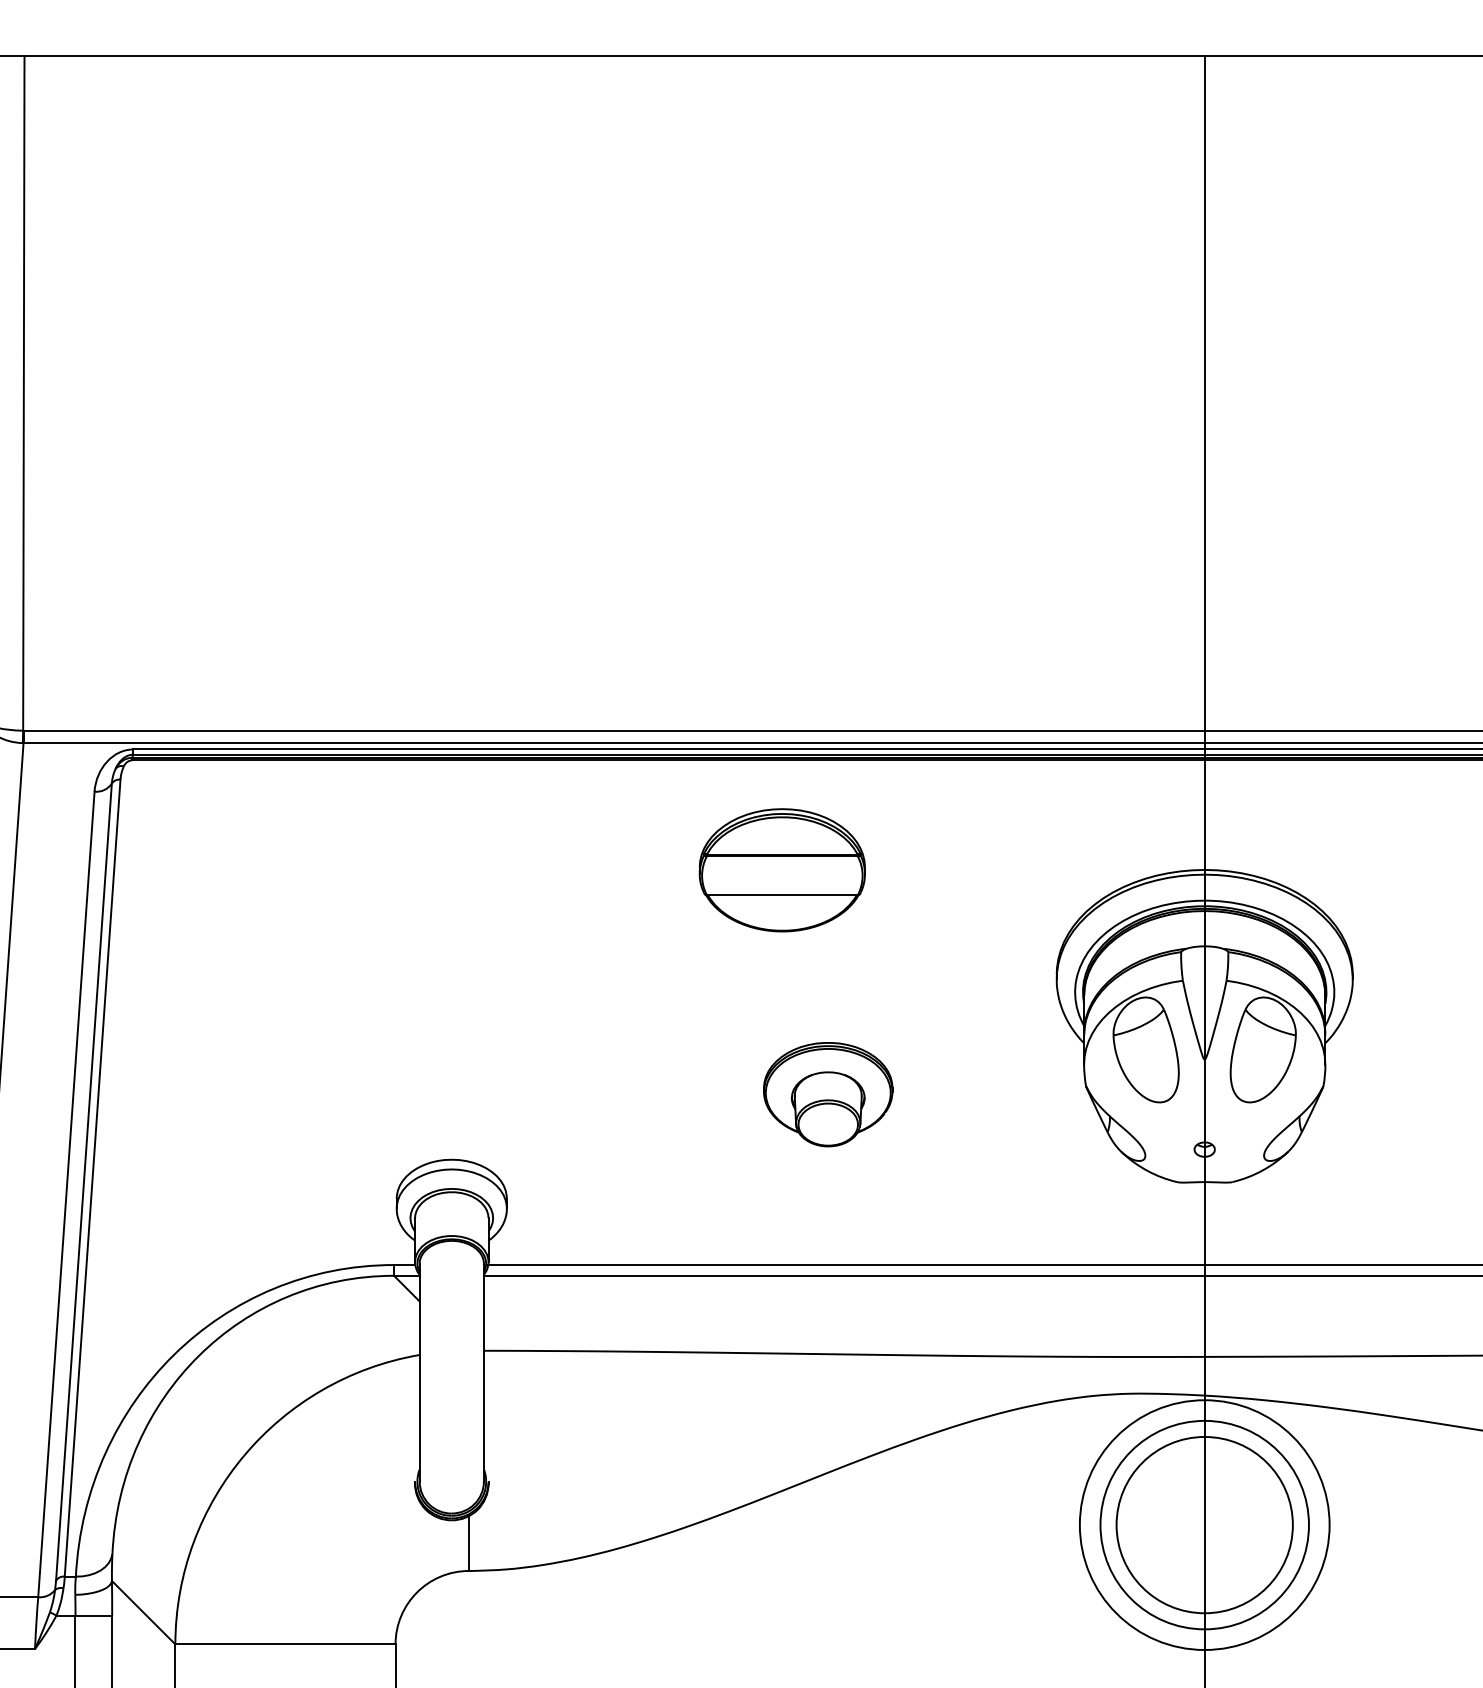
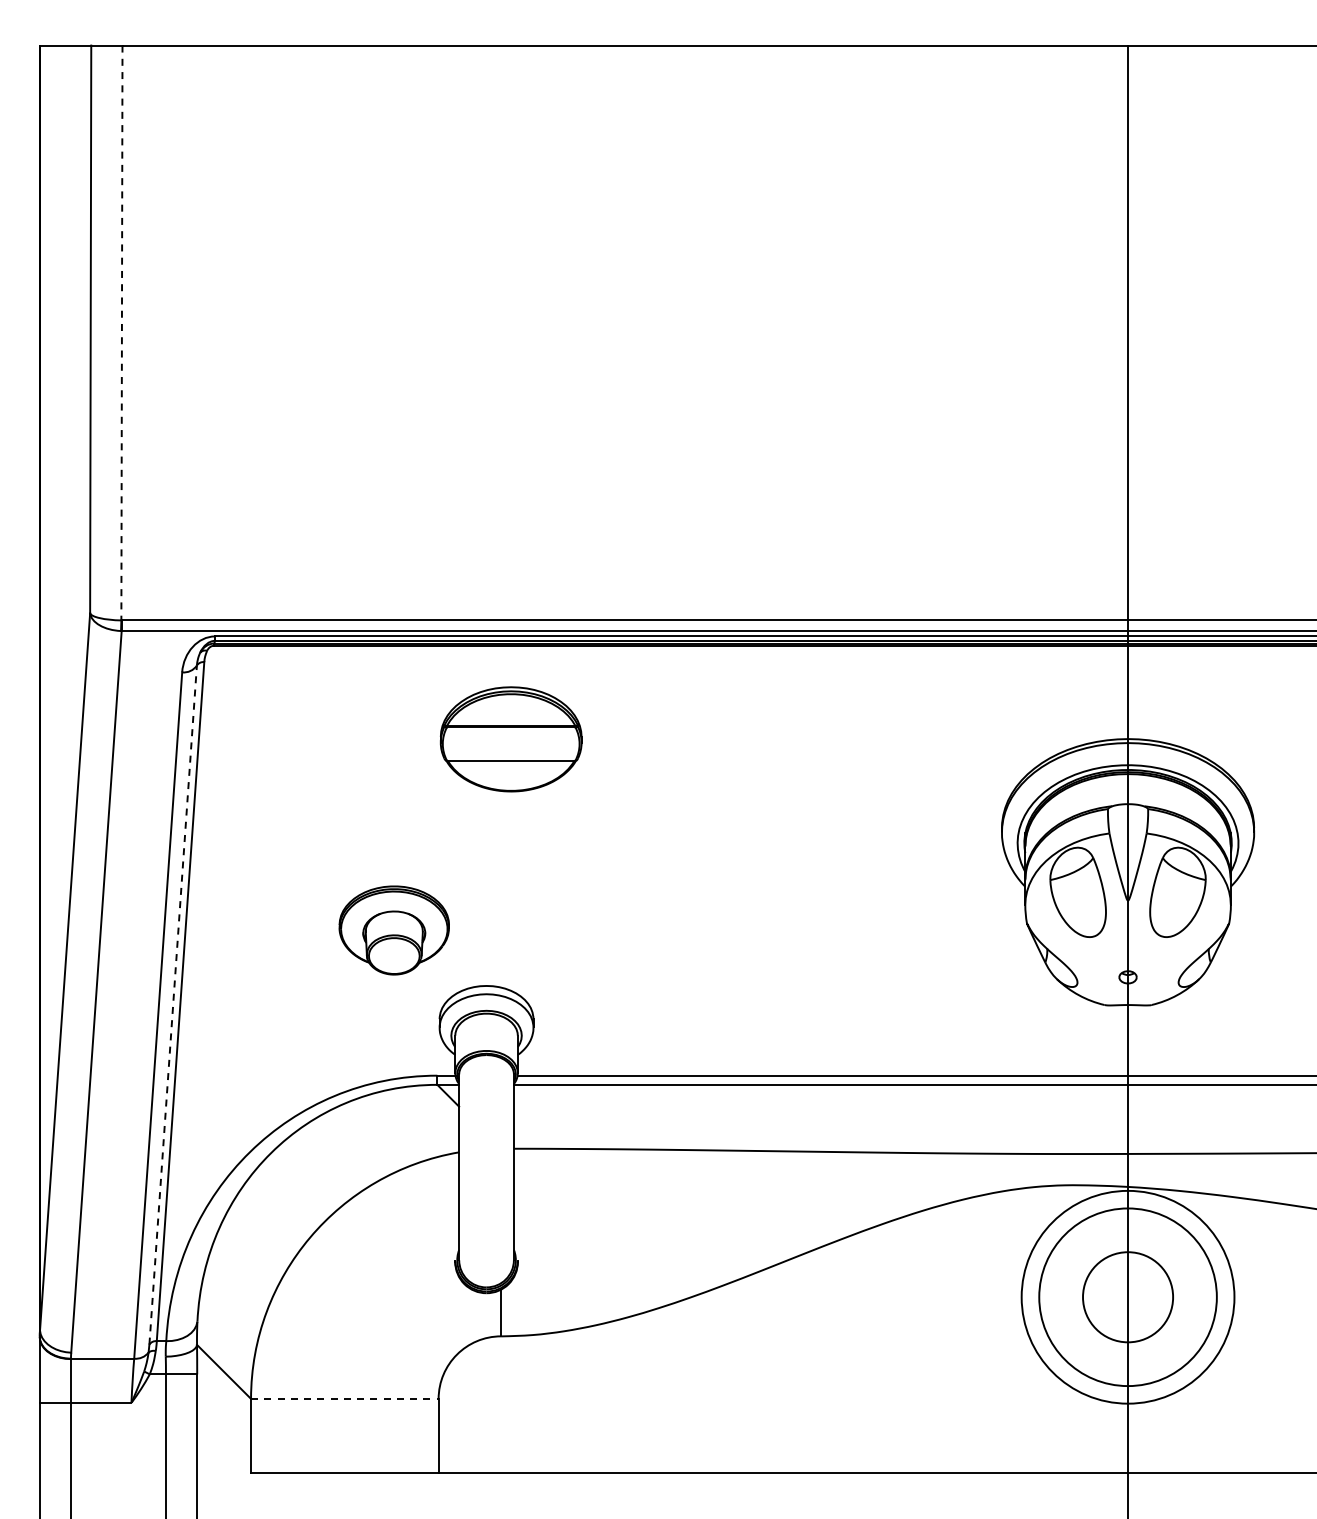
line: (23, 393) -> (121, 333), solid -> dashed
part: (781, 870) -> (510, 739), moved
part: (827, 1094) -> (393, 930), moved
line: (84, 1181) -> (173, 1004), solid -> dashed
circle: (1204, 1525) -> (1127, 1297), size x0.6
line: (285, 1643) -> (344, 1398), solid -> dashed

